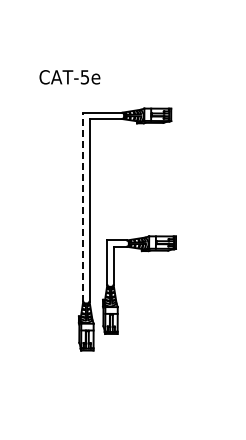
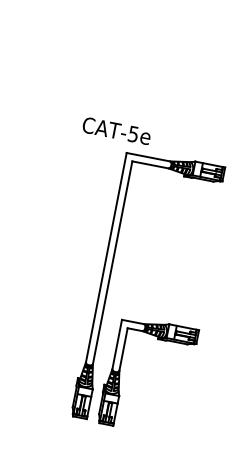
text: (69, 77) -> (116, 131), moved
line: (83, 206) -> (106, 257), dashed -> solid
part: (115, 288) -> (120, 374), moved

